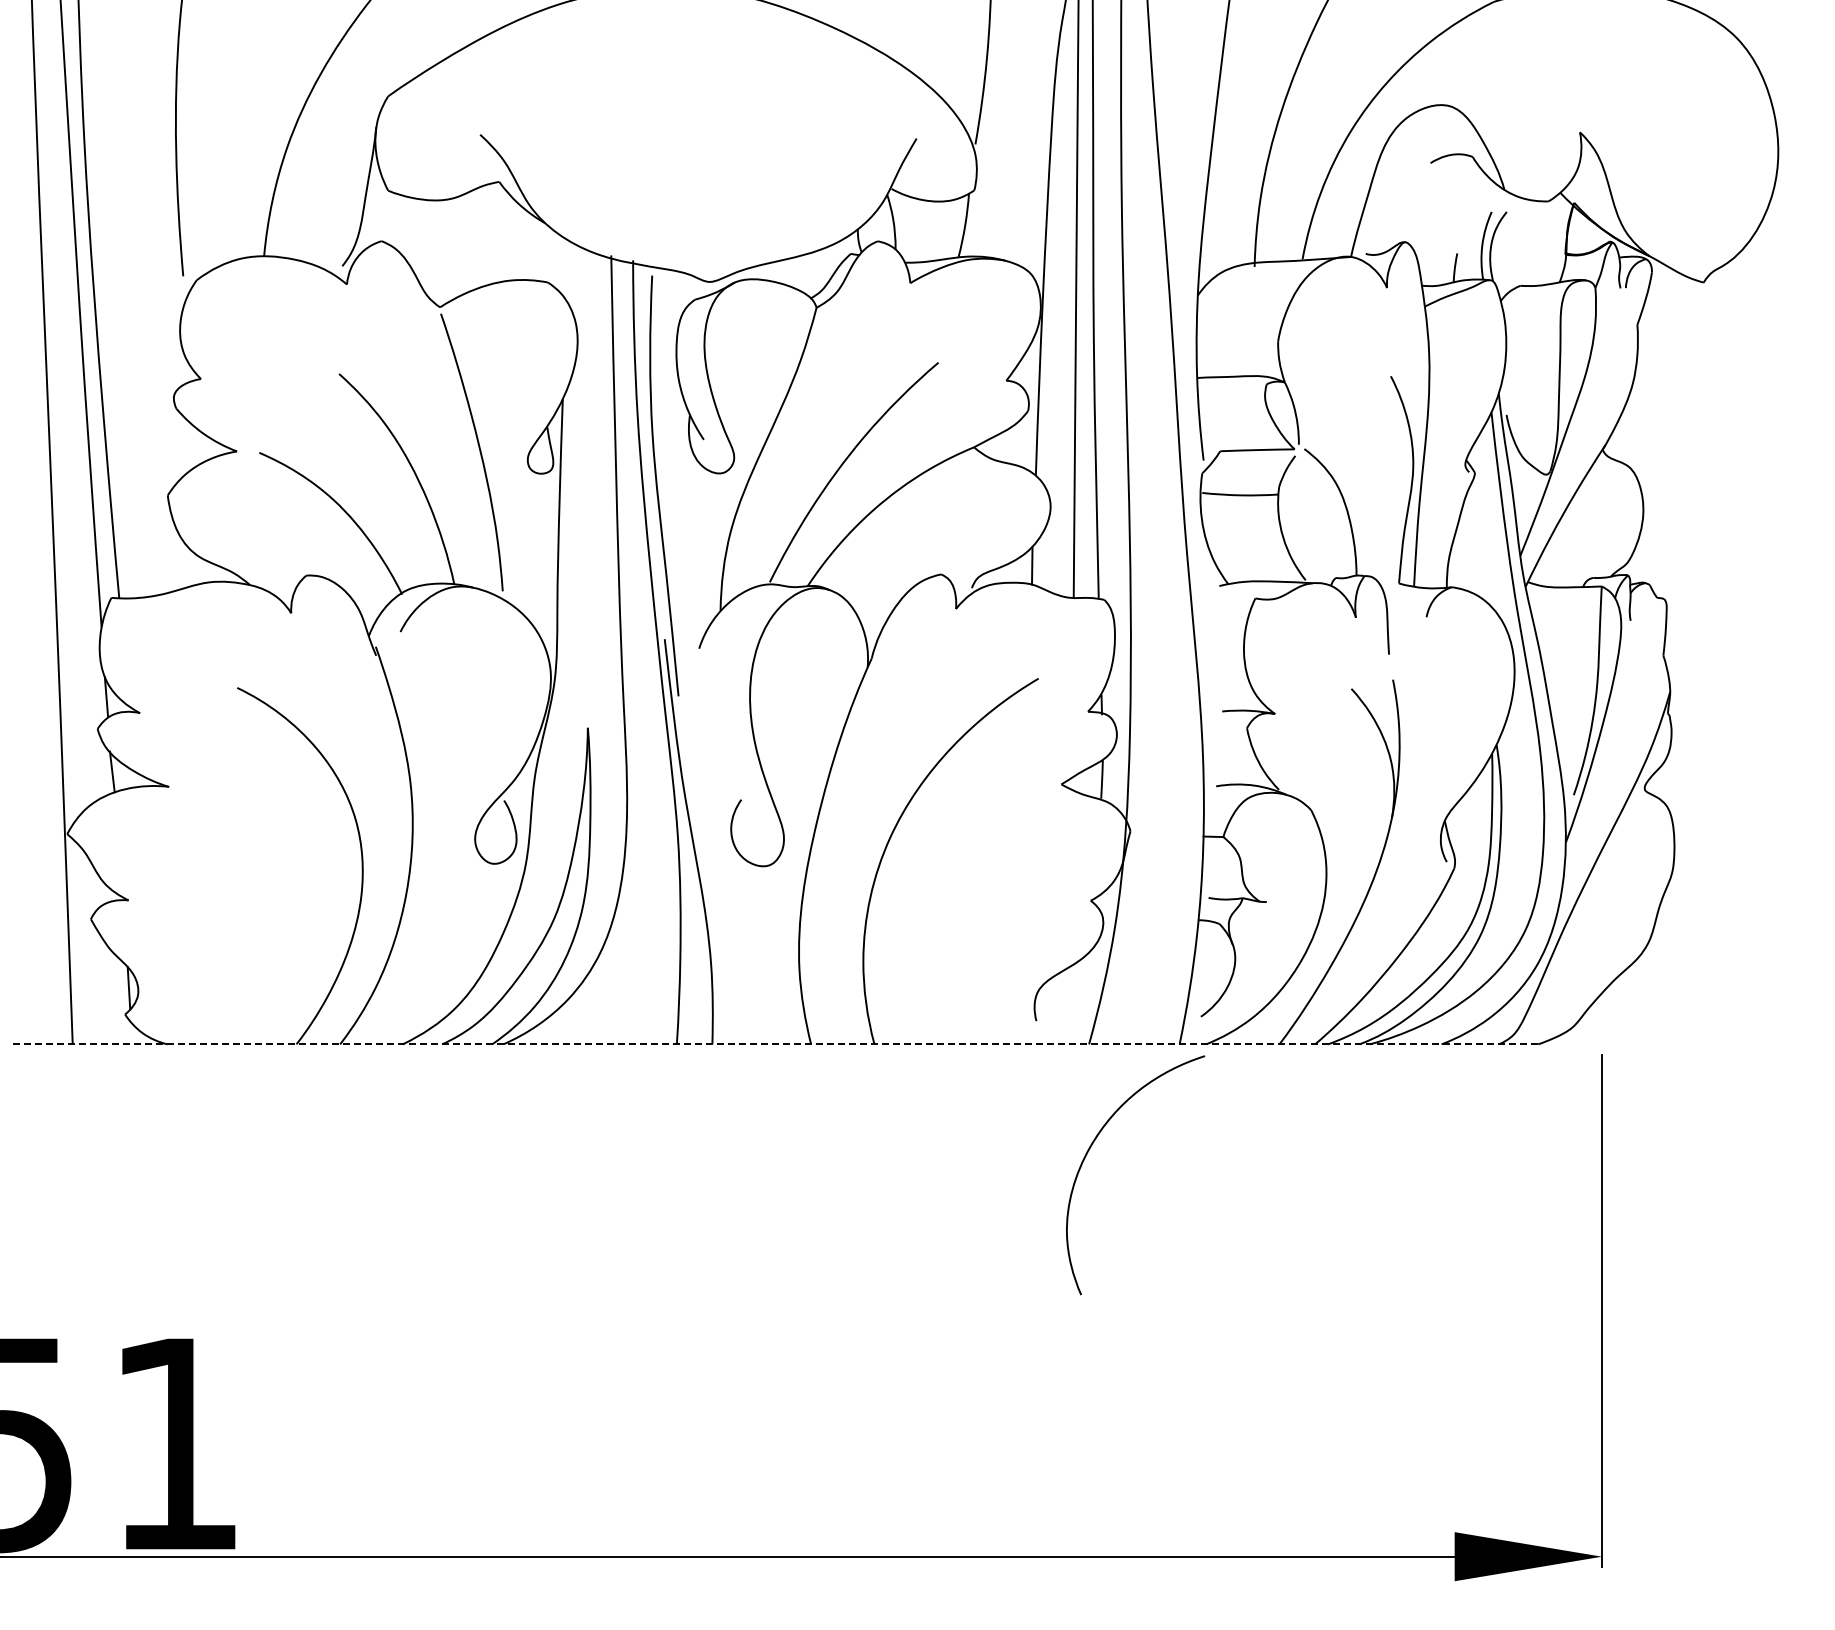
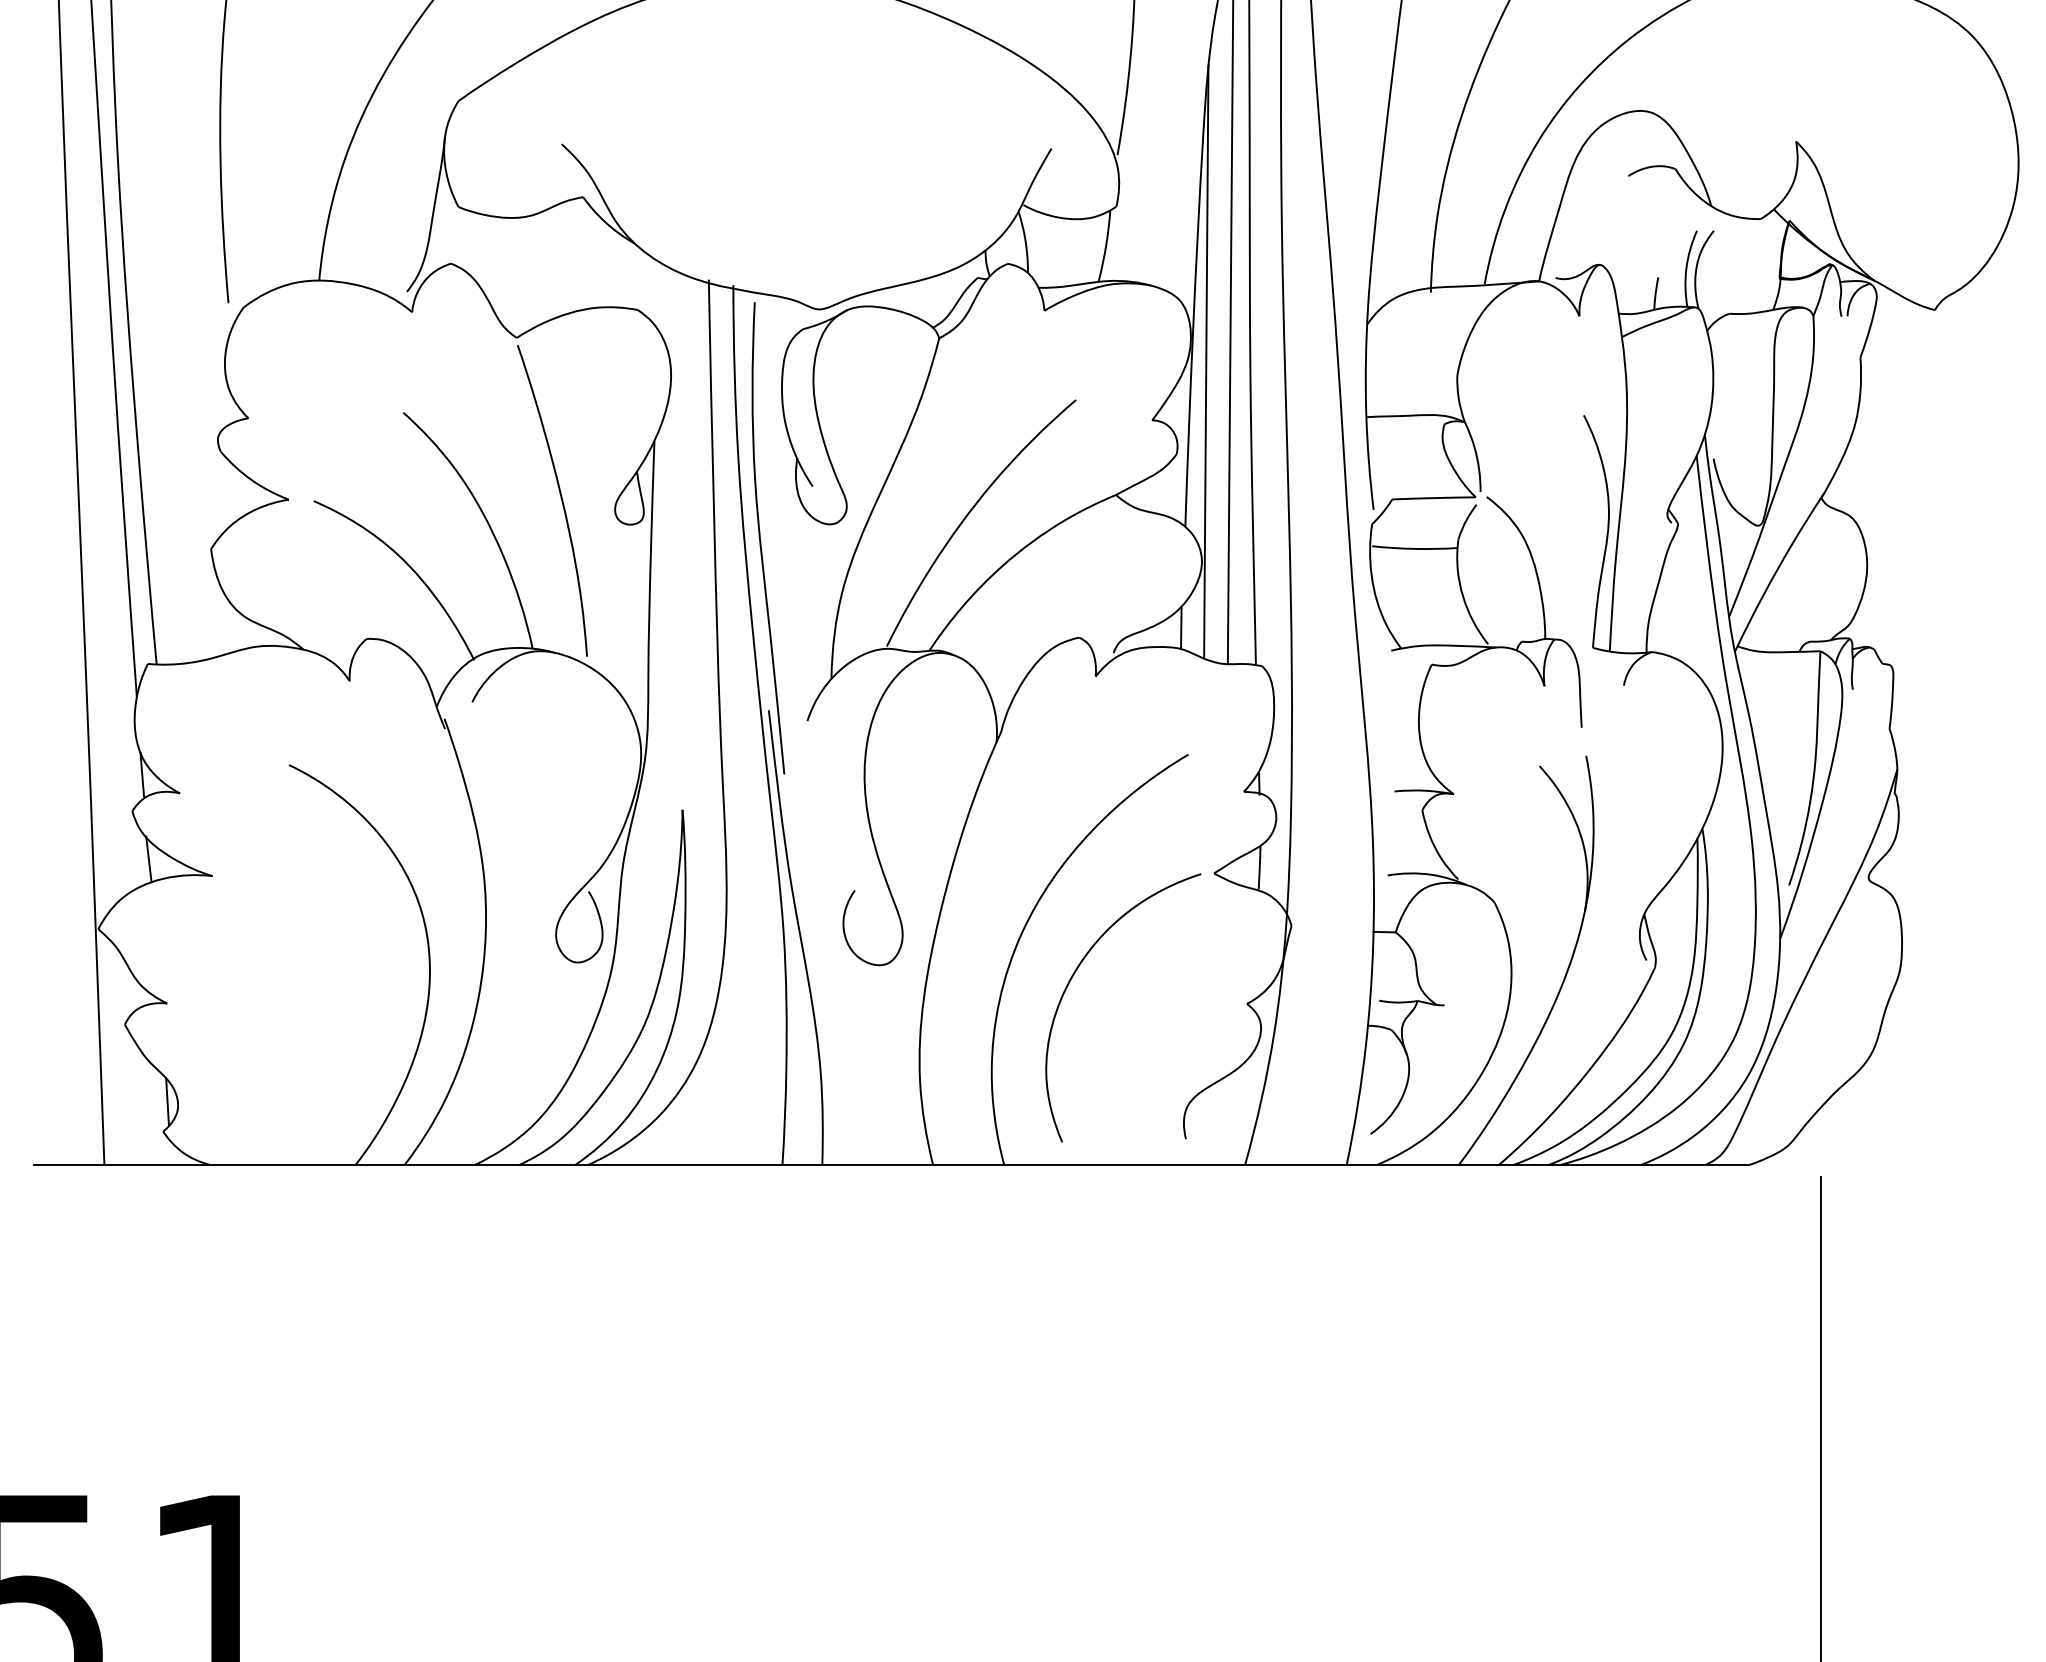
line: (1054, 328) -> (1206, 361), added
line: (774, 1044) -> (892, 1165), dashed -> solid
curve: (1091, 1147) -> (1073, 976), moved

